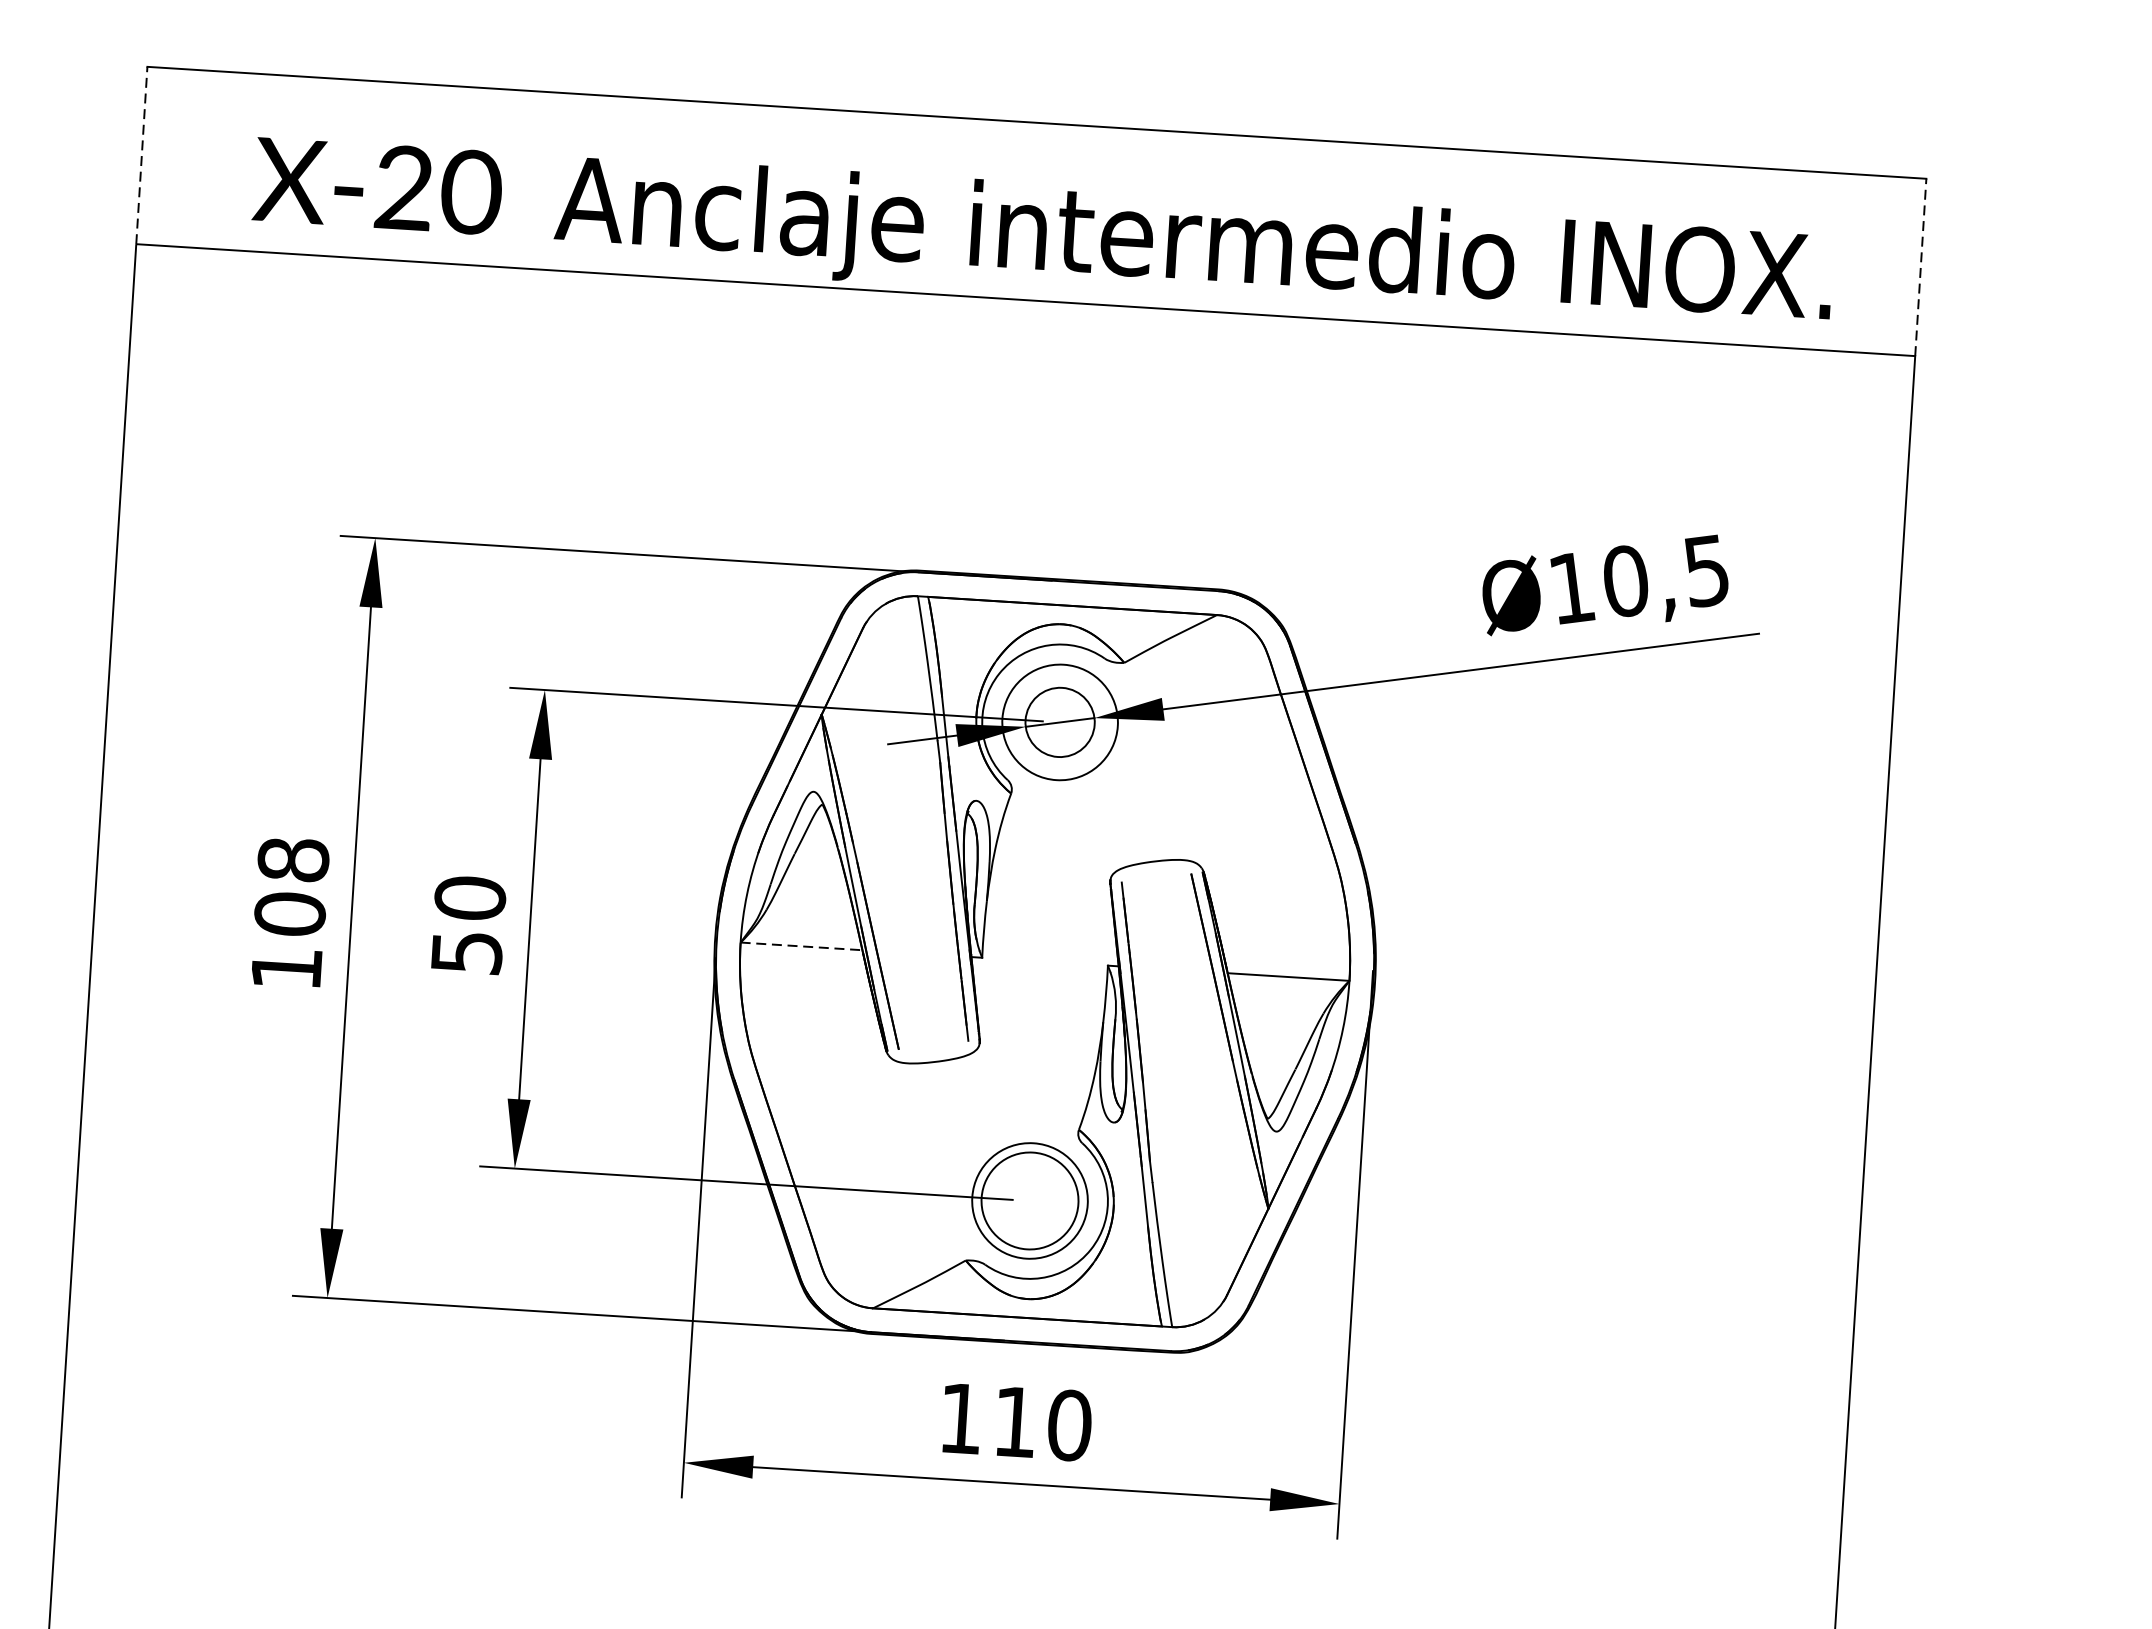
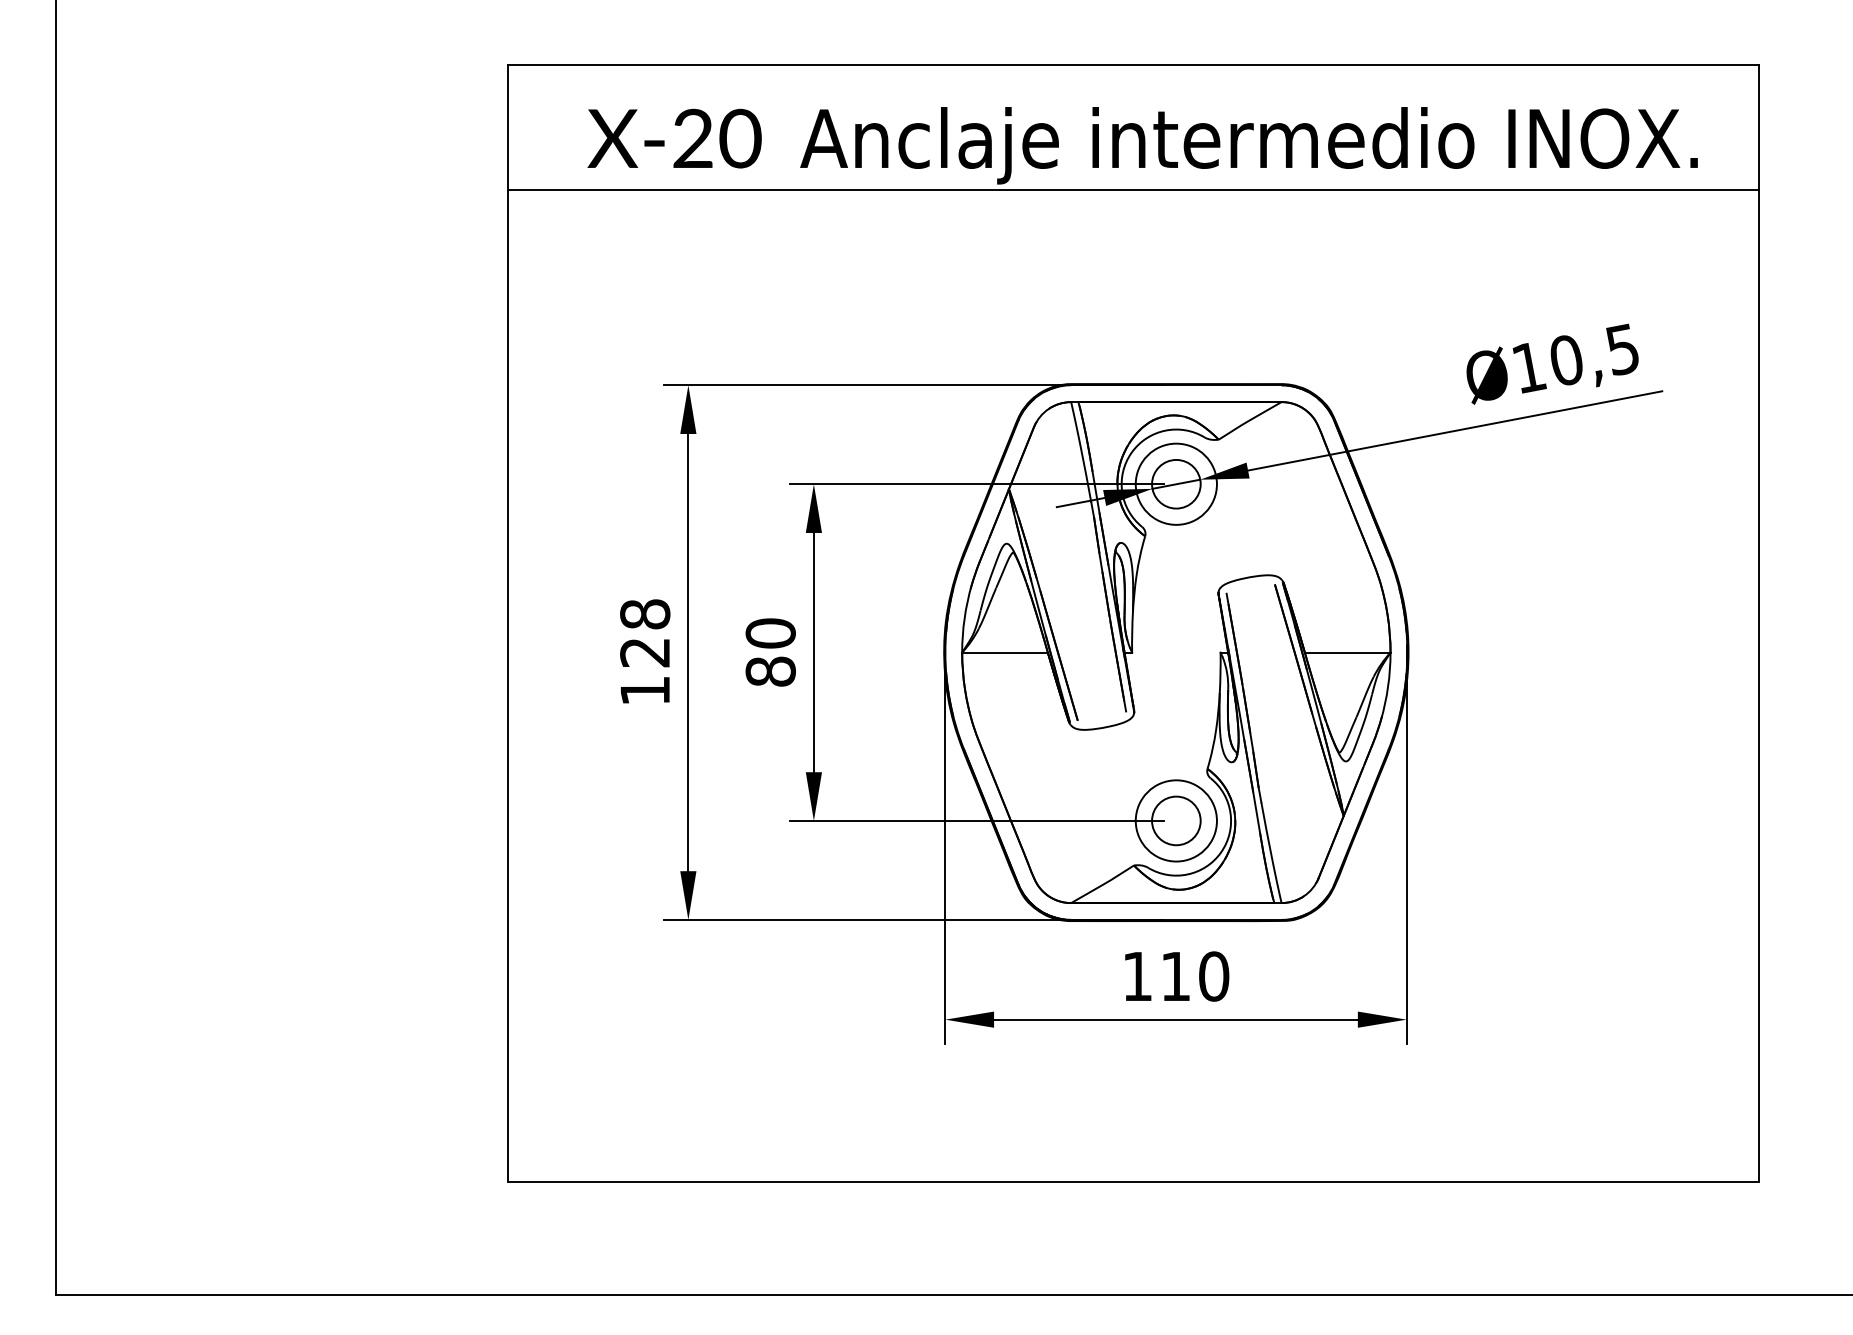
line: (141, 154) -> (507, 126), dashed -> solid
line: (1920, 266) -> (1759, 126), dashed -> solid
text: (290, 914) -> (645, 652), 108 -> 128
line: (802, 946) -> (1005, 652), dashed -> solid
text: (466, 952) -> (770, 671), 50 -> 80
circle: (1030, 1200) -> (1176, 820), size x0.71

